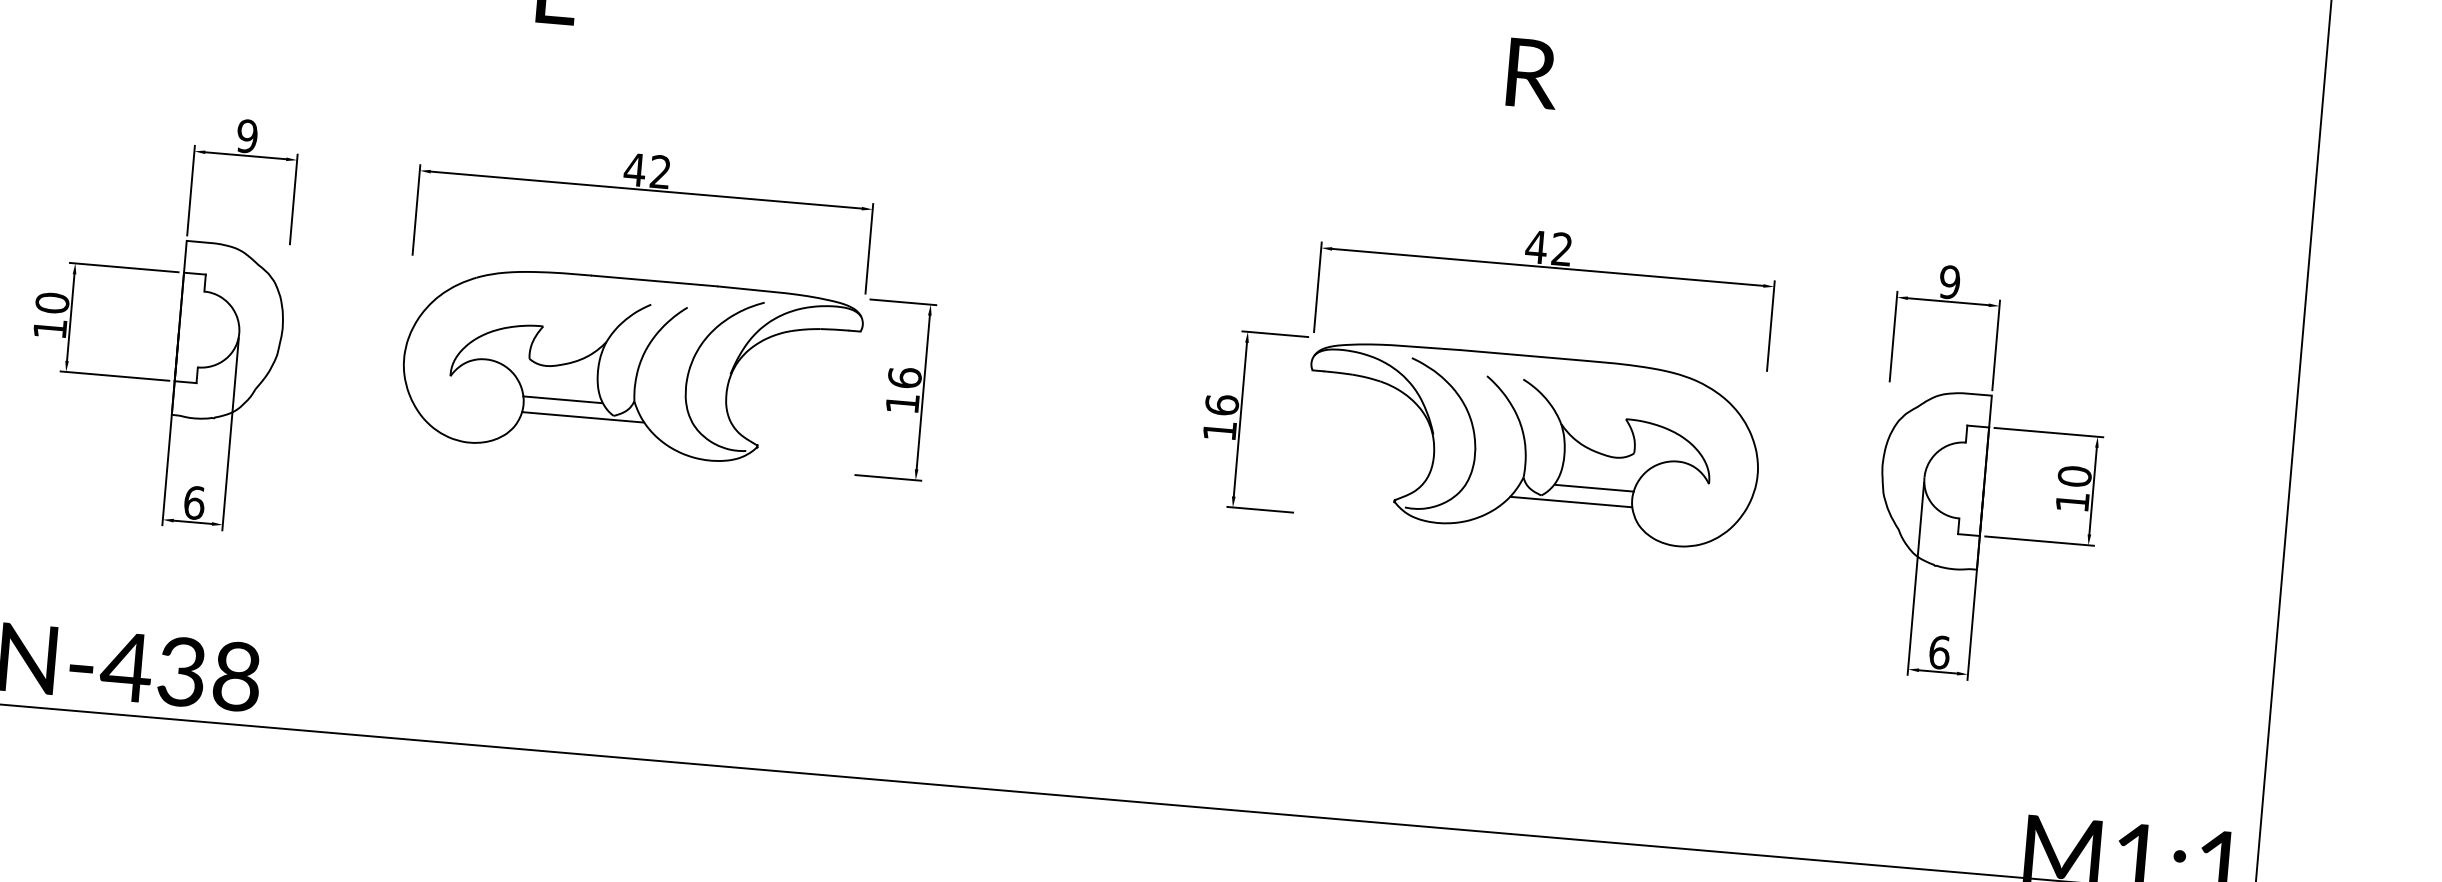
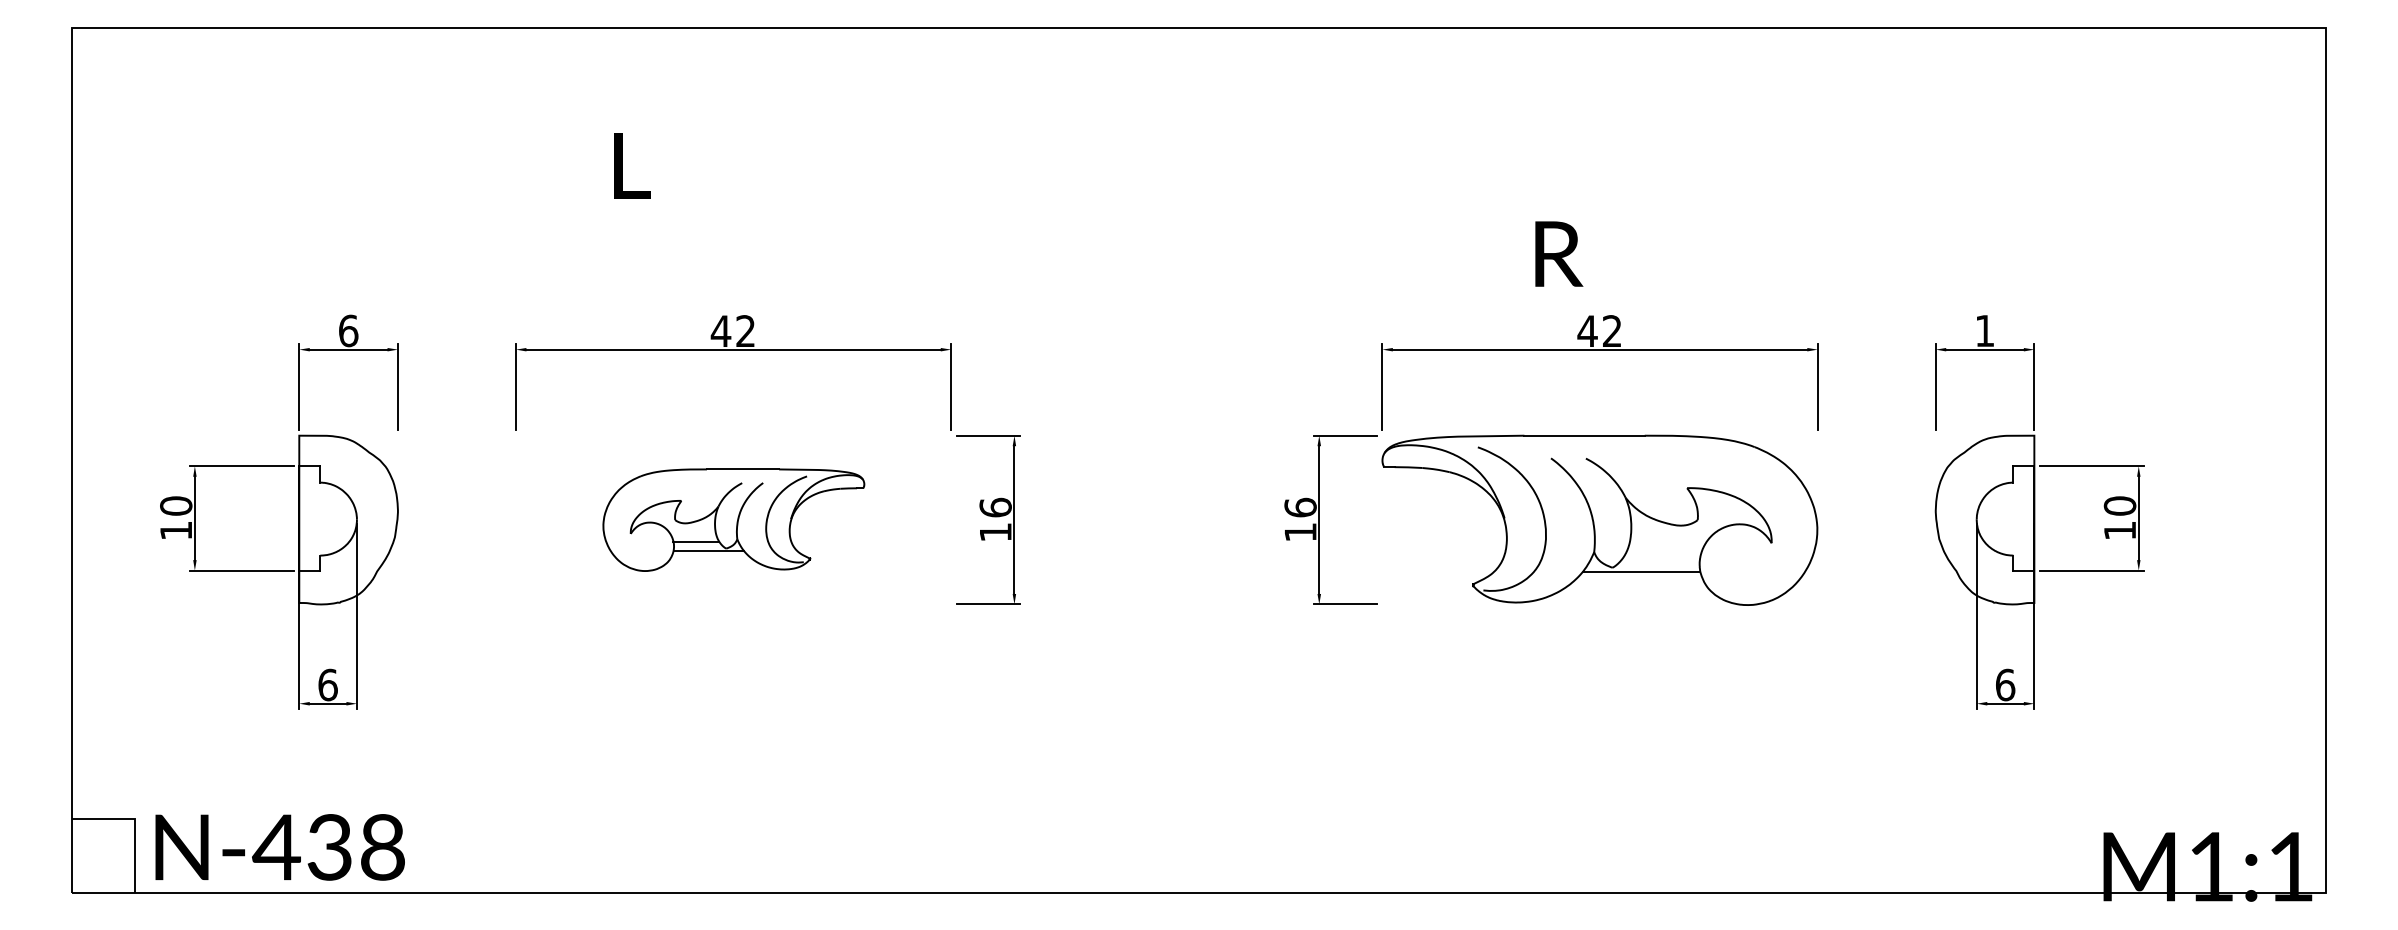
text: (1533, 73) -> (1559, 253), moved
text: (247, 135) -> (348, 330), 9 -> 6
text: (1949, 281) -> (1984, 330), 9 -> 1
part: (631, 366) -> (733, 519), size x0.6
line: (1594, 488) -> (1662, 556), removed

